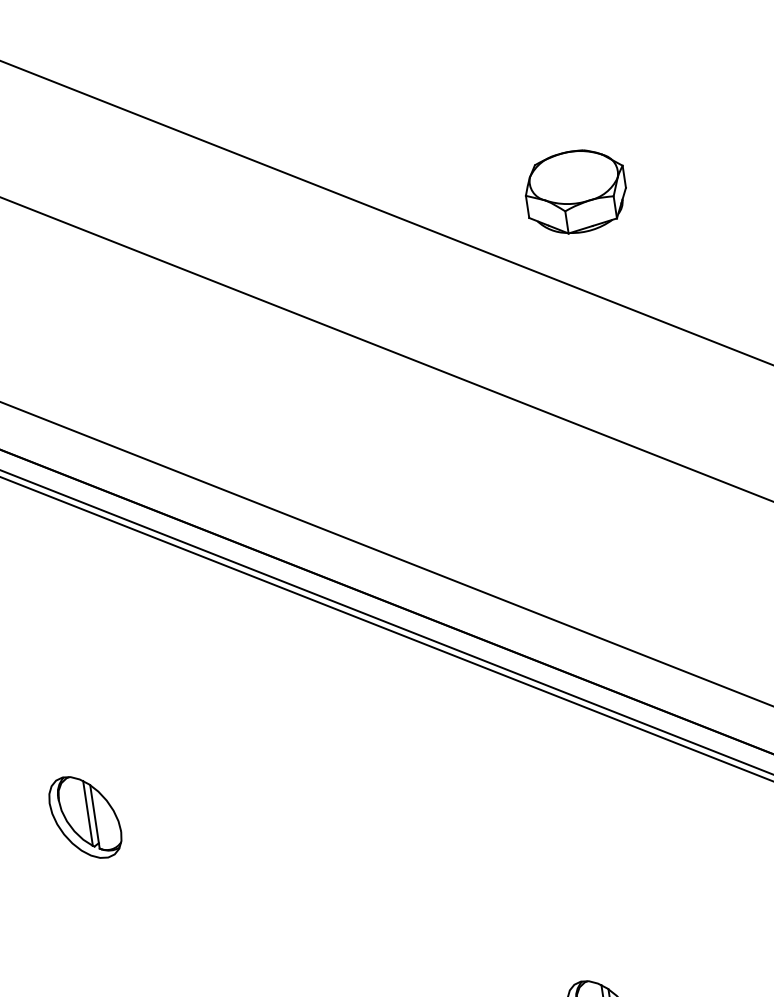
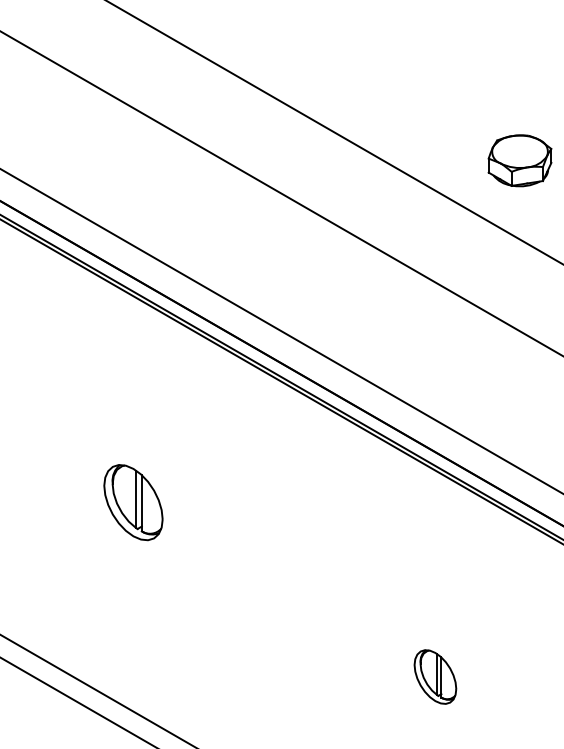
part: (575, 191) -> (519, 160), moved
part: (85, 817) -> (133, 502), size x1.4

